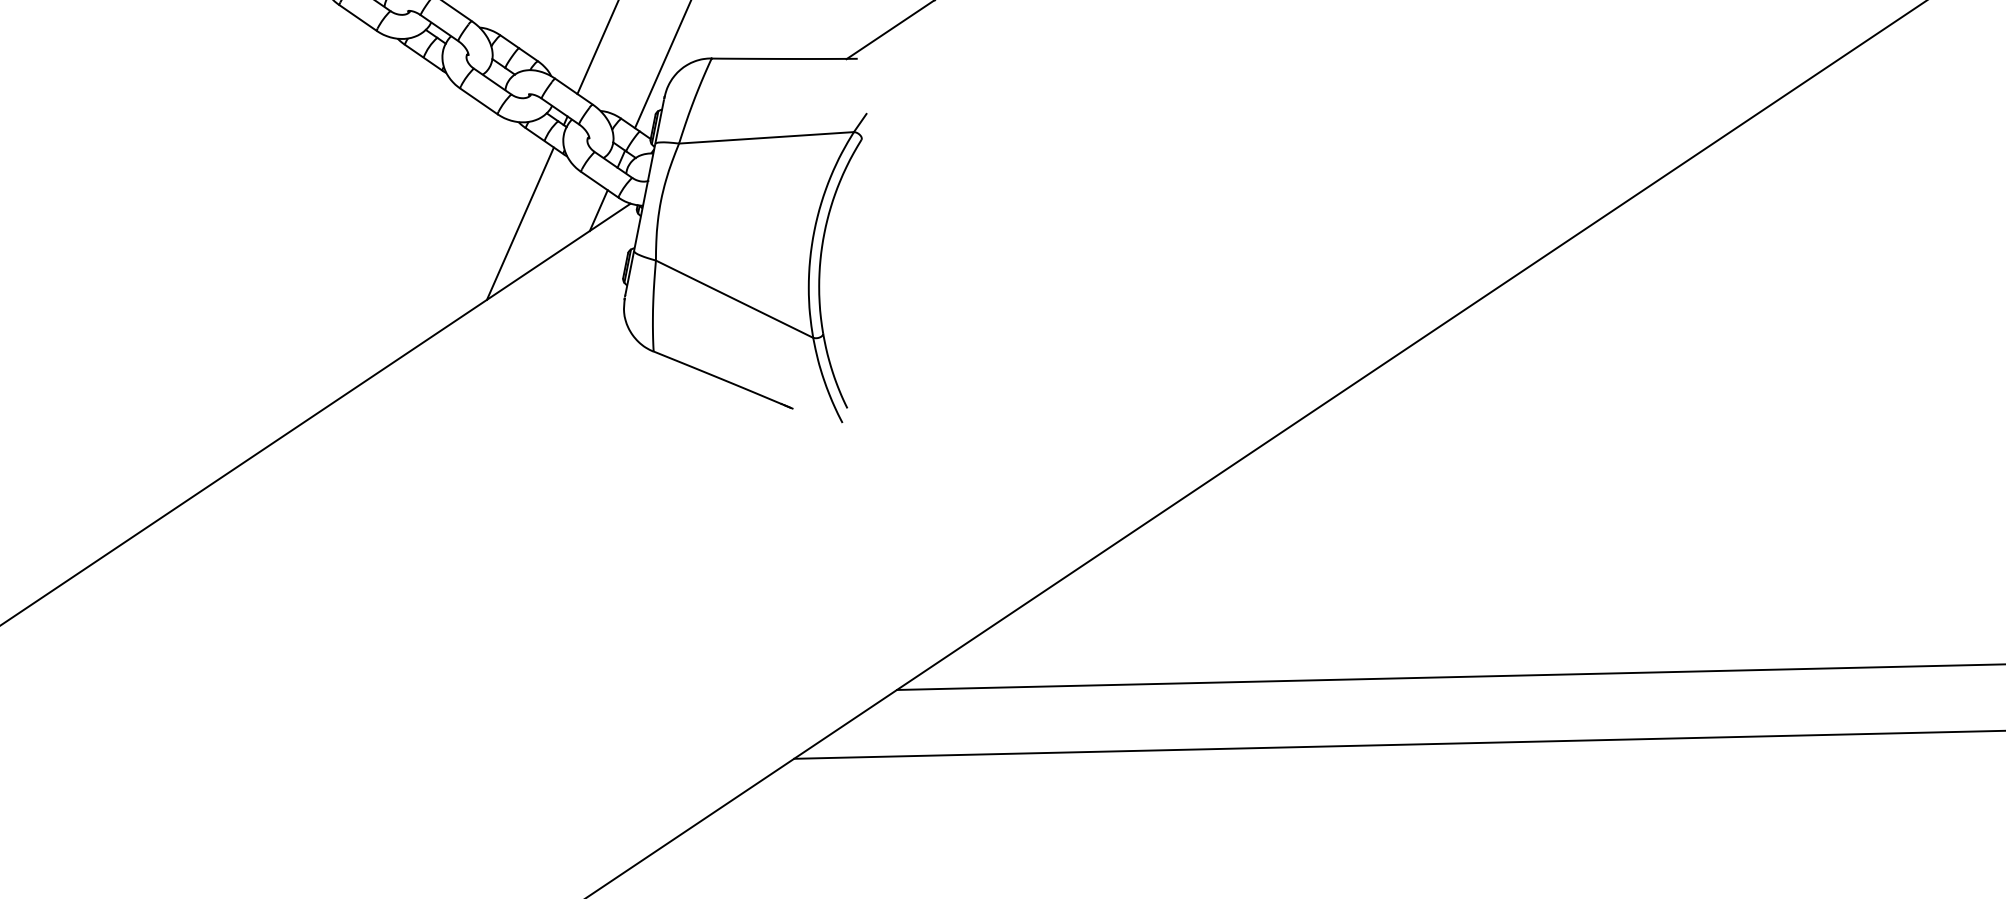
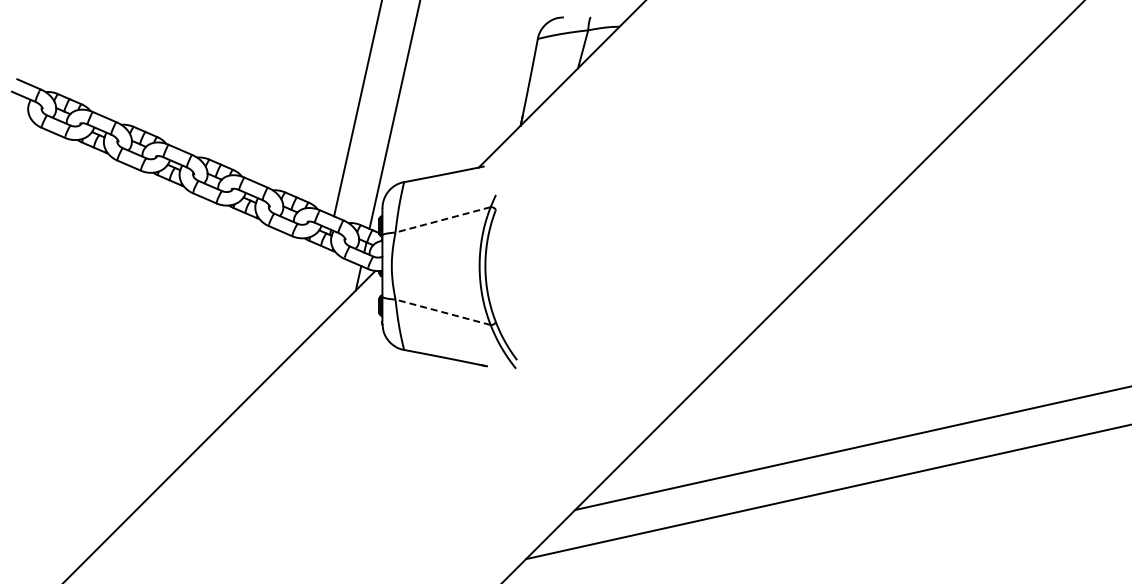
line: (765, 138) -> (442, 220), solid -> dashed
line: (520, 222) -> (316, 293), removed
line: (733, 299) -> (442, 312), solid -> dashed

